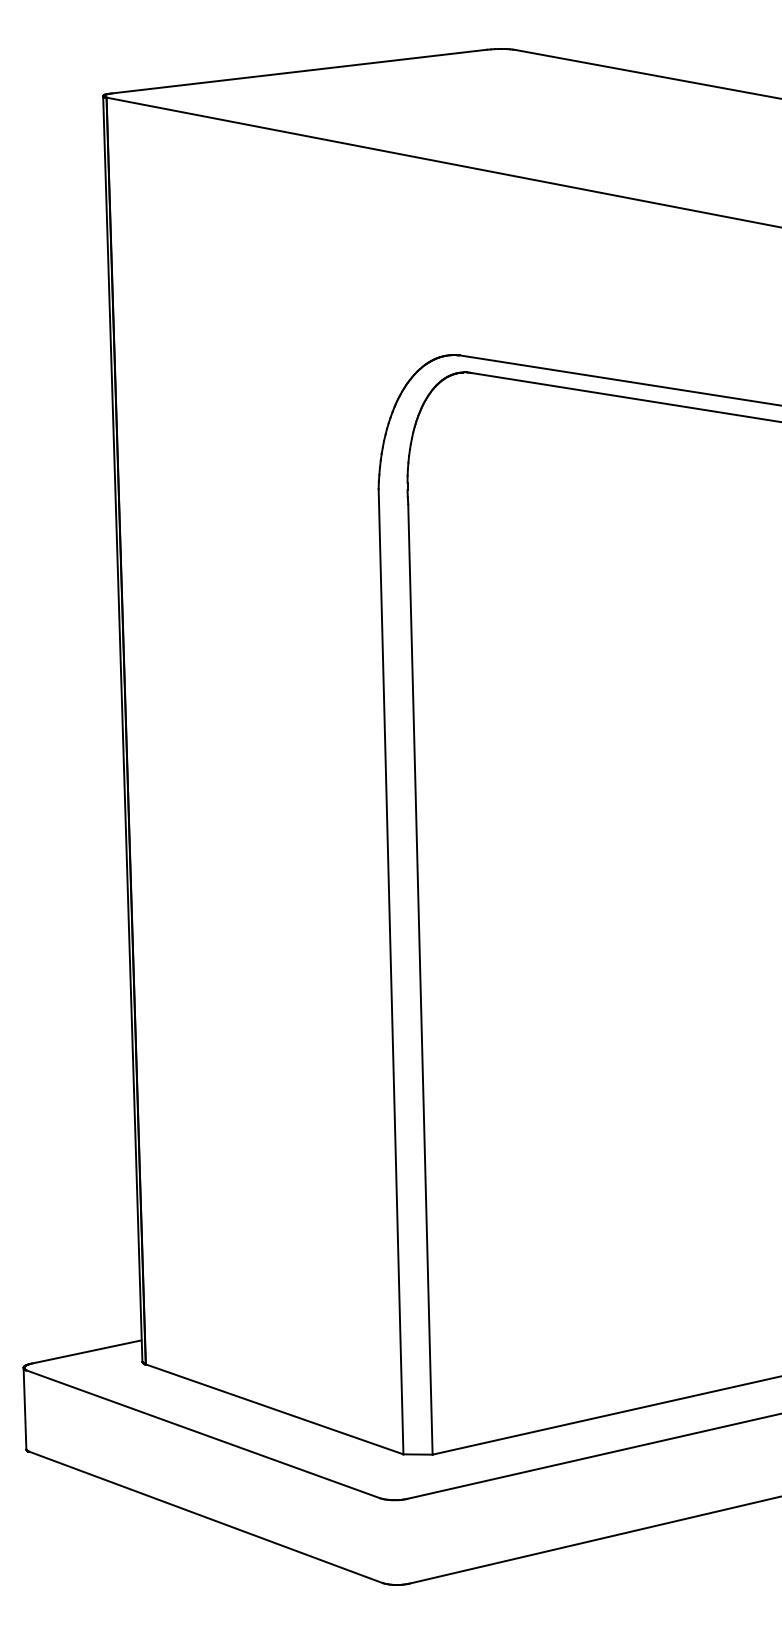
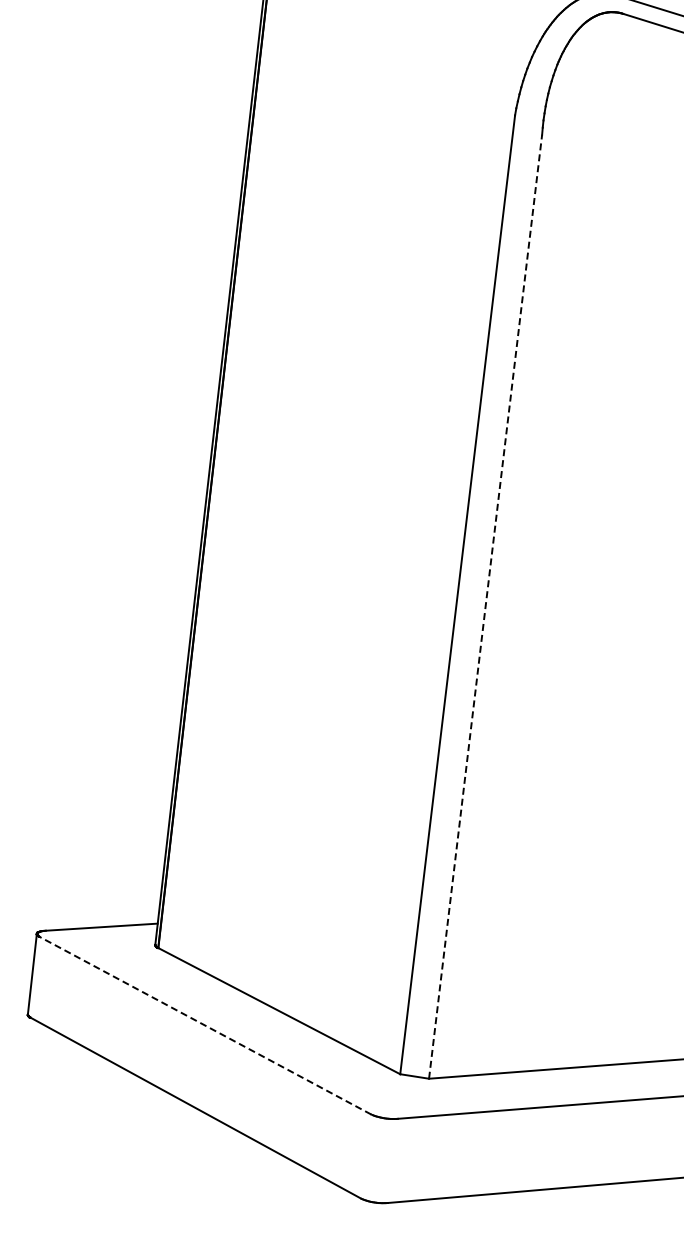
line: (420, 978) -> (485, 605), solid -> dashed
line: (203, 1434) -> (205, 1025), solid -> dashed

